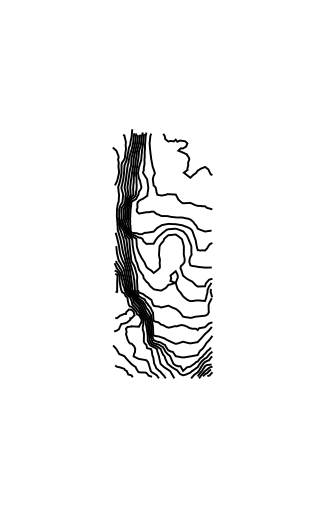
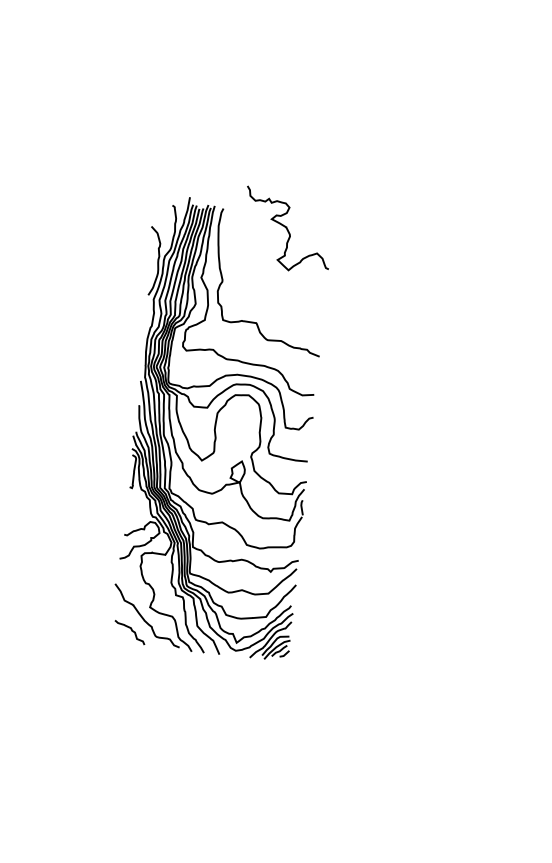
curve: (187, 155) -> (287, 229), moved

